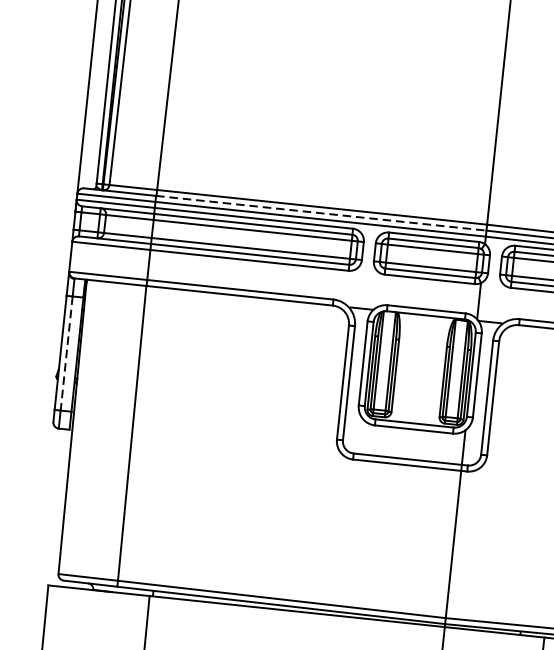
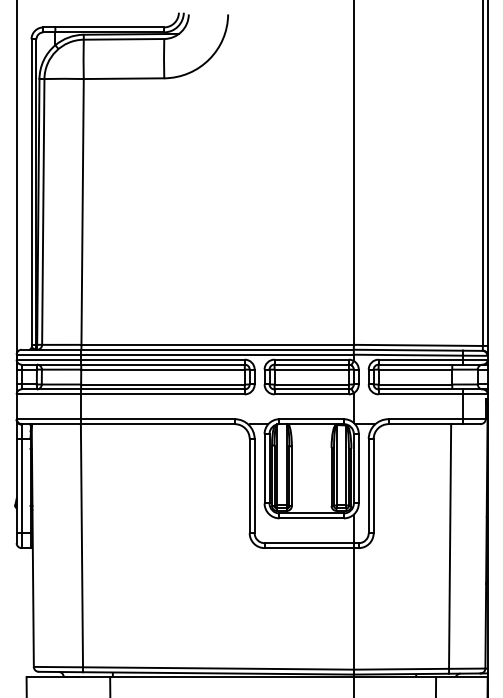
line: (321, 212) -> (217, 349), dashed -> solid
line: (66, 353) -> (21, 486), dashed -> solid

